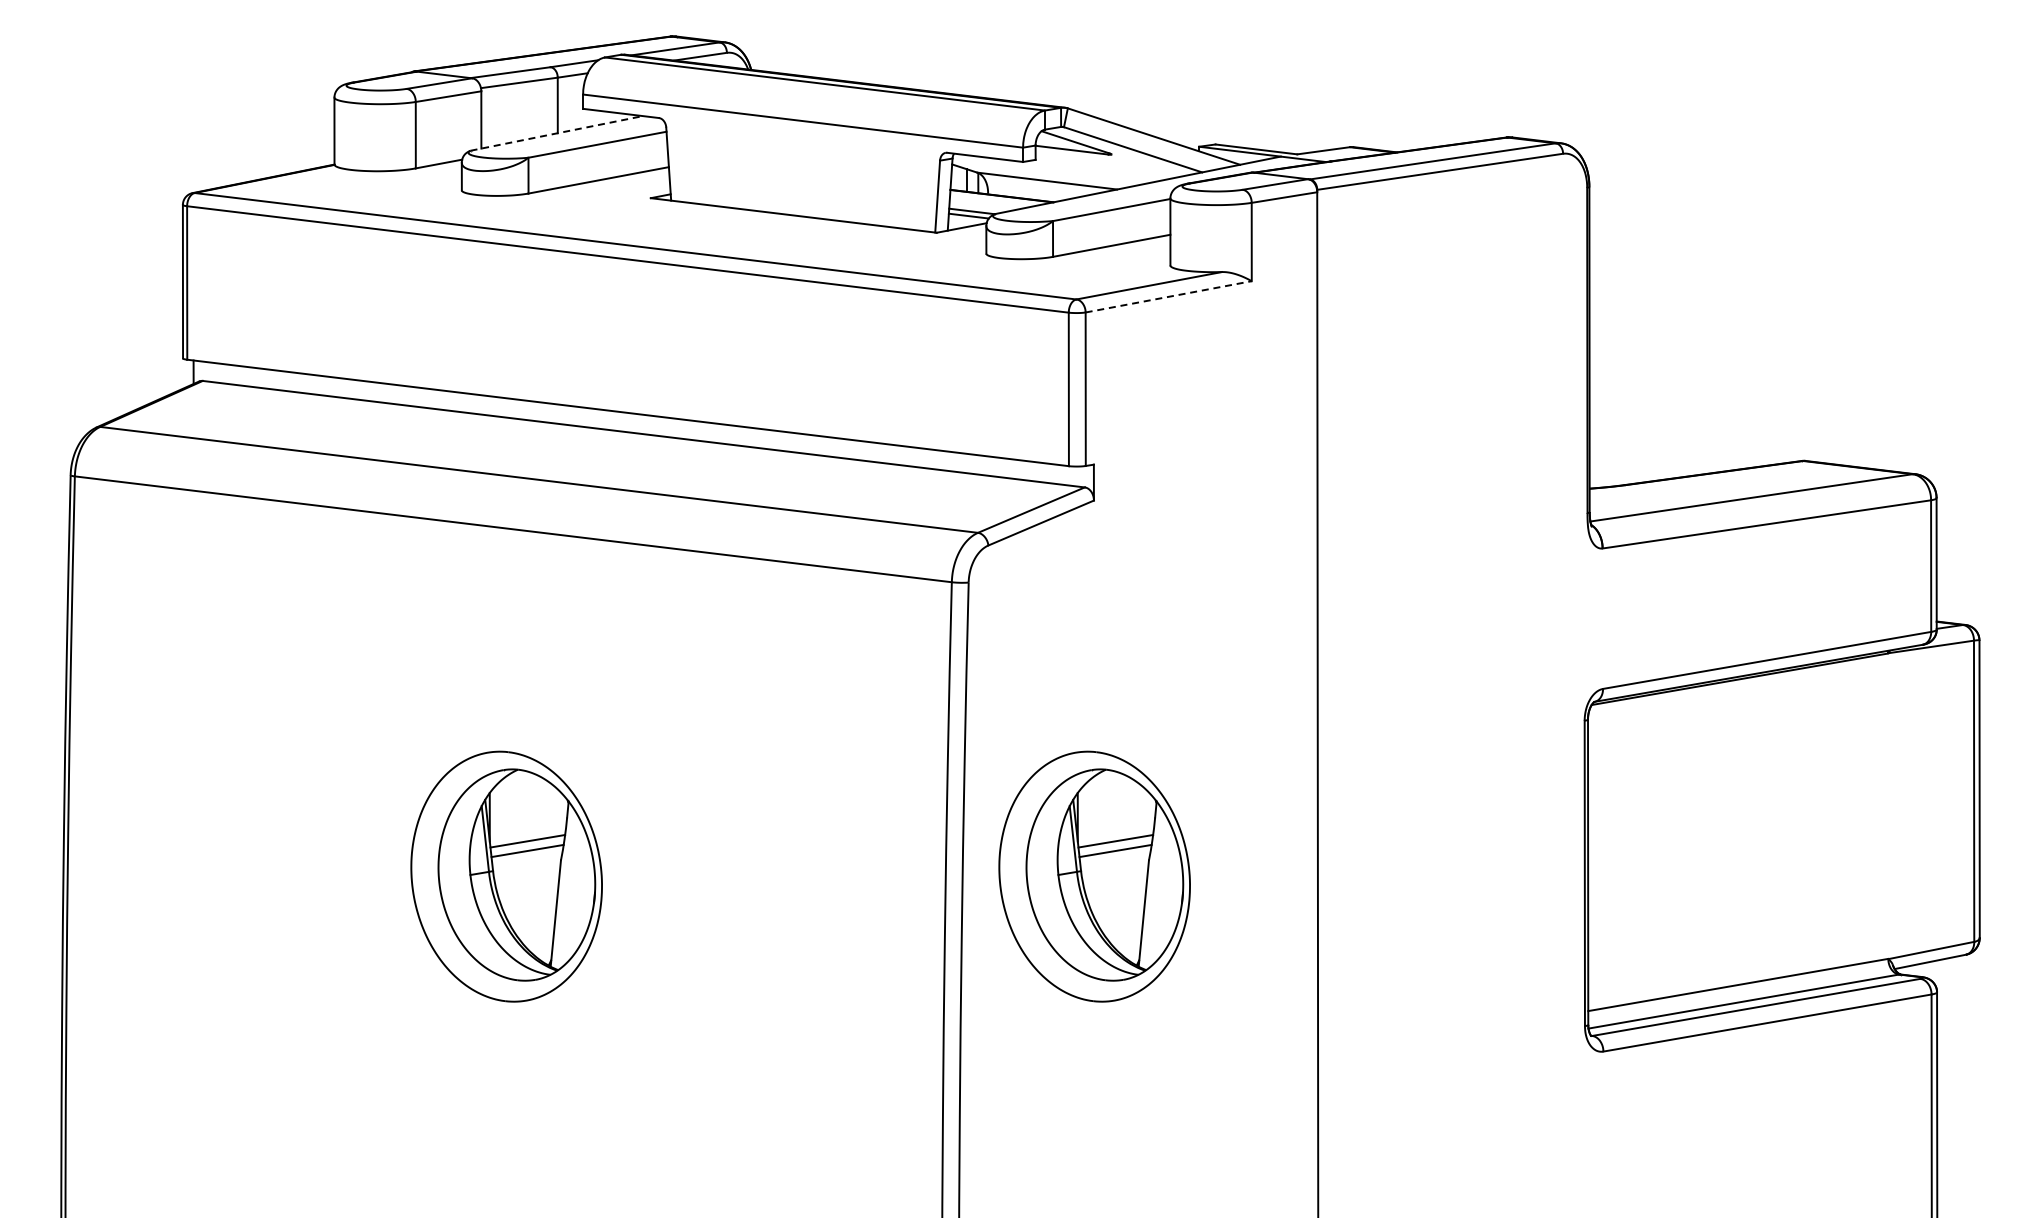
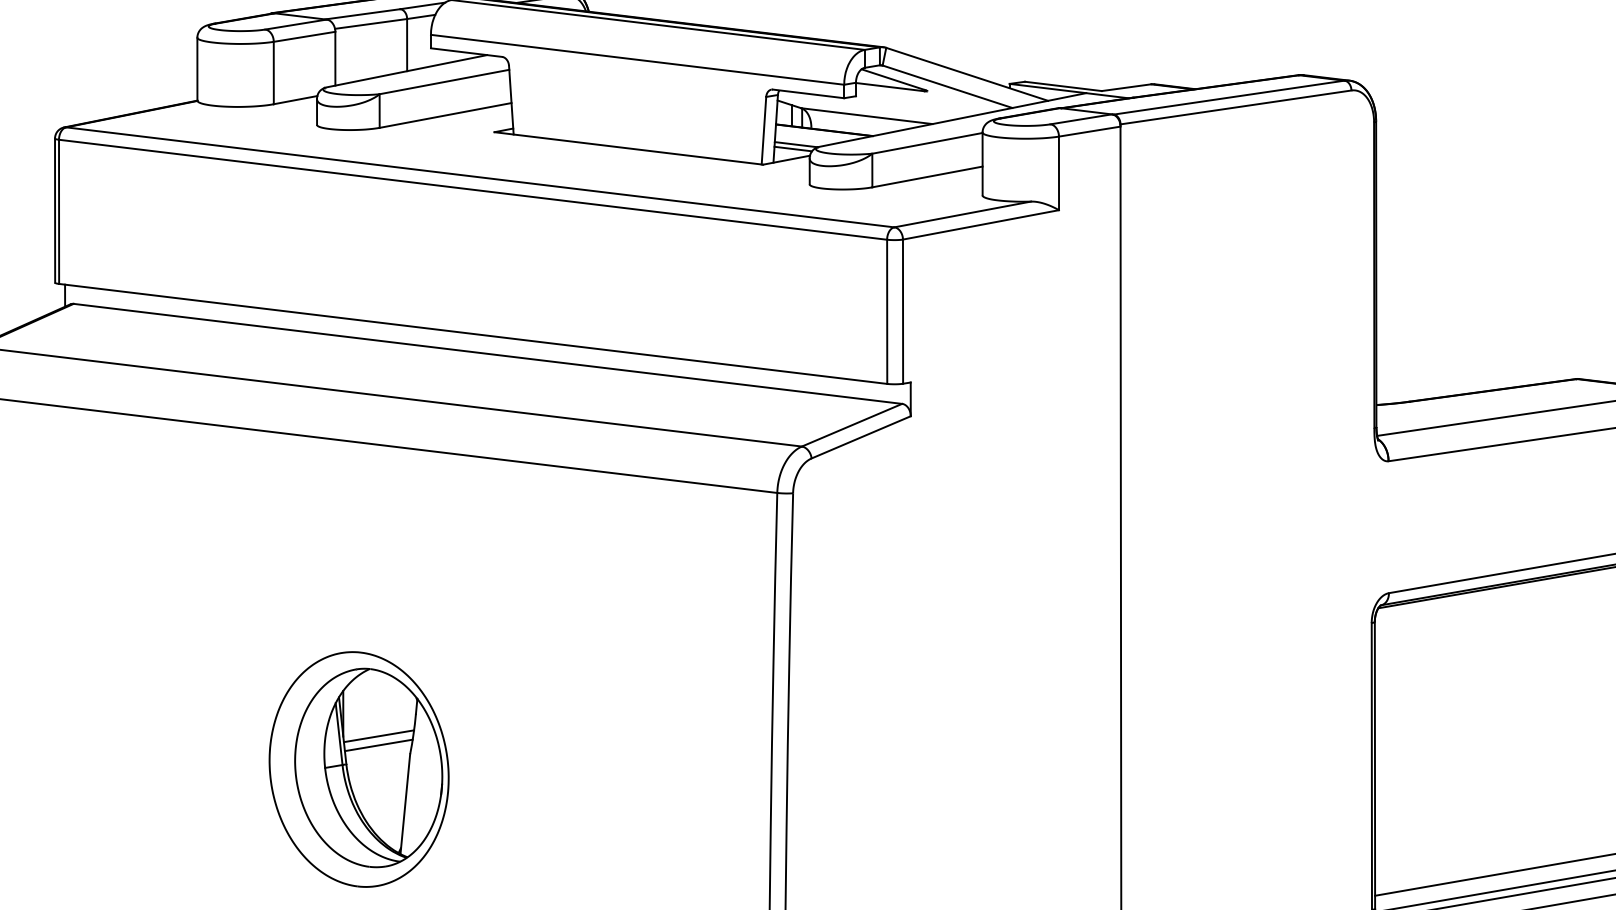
line: (556, 133) -> (405, 71), dashed -> solid
line: (1168, 296) -> (980, 224), dashed -> solid
part: (1094, 876) -> (911, 769), removed

